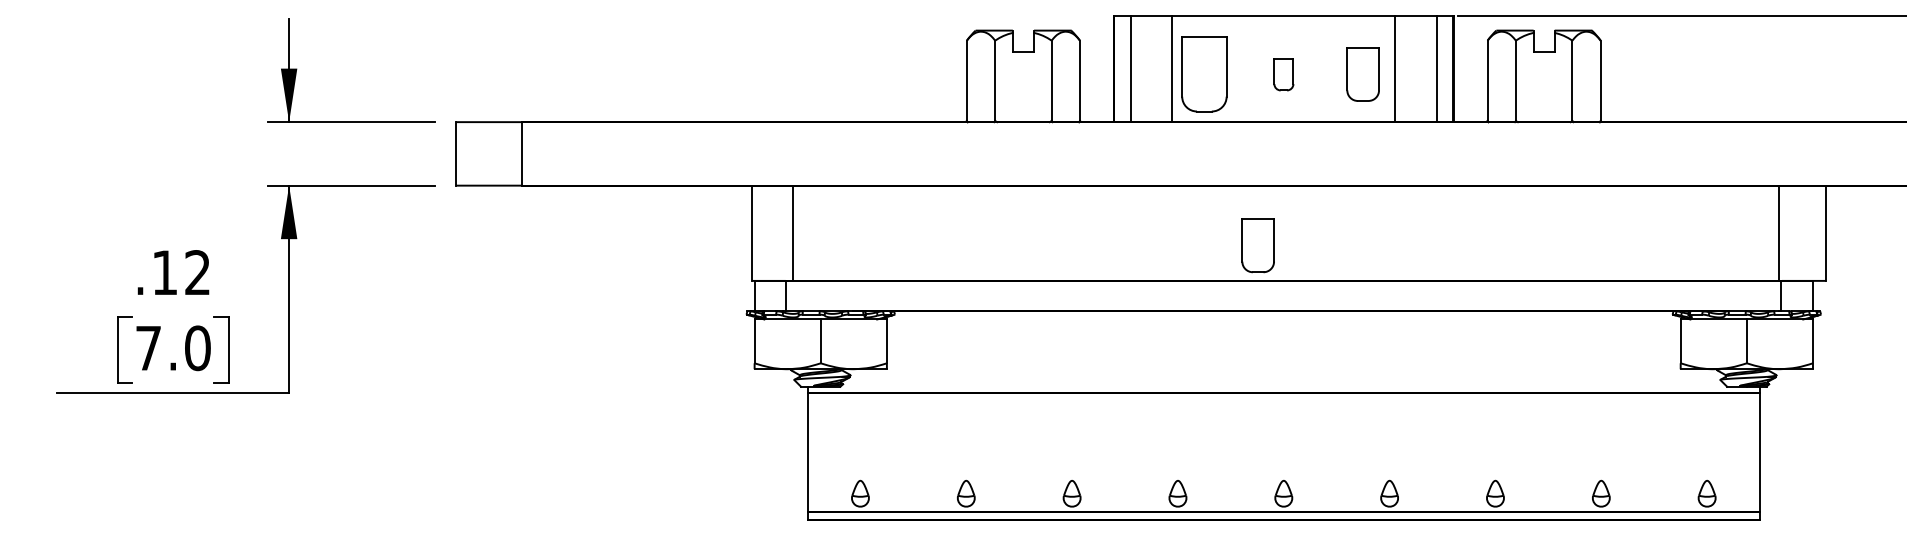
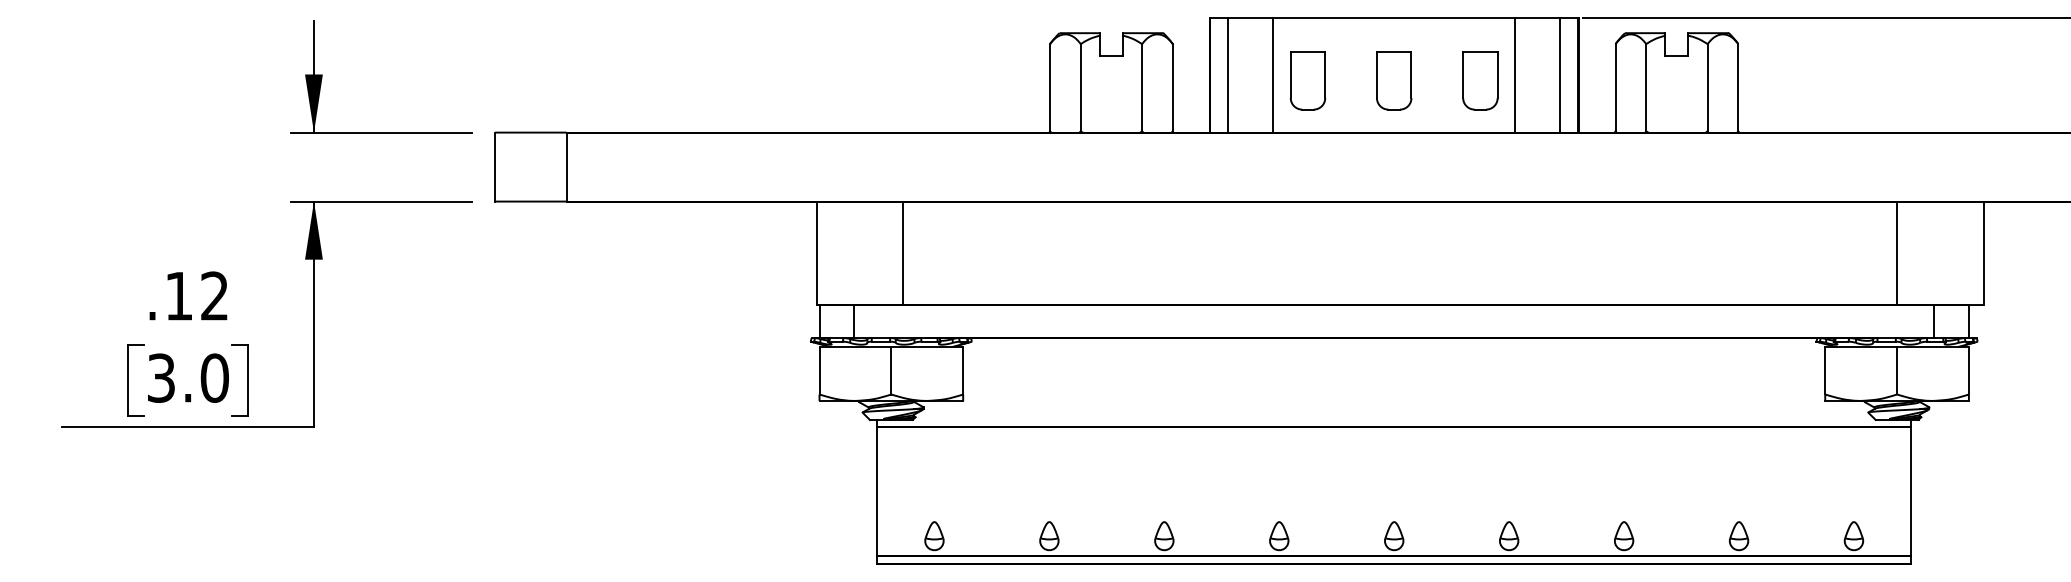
part: (1203, 74) -> (1307, 80), size x0.71
part: (1284, 74) -> (1394, 80), size x1.67
line: (793, 233) -> (903, 253), moved
line: (1779, 233) -> (1897, 253), moved
part: (1258, 245) -> (1366, 266), removed
text: (148, 347) -> (161, 377), 7.0 -> 3.0

